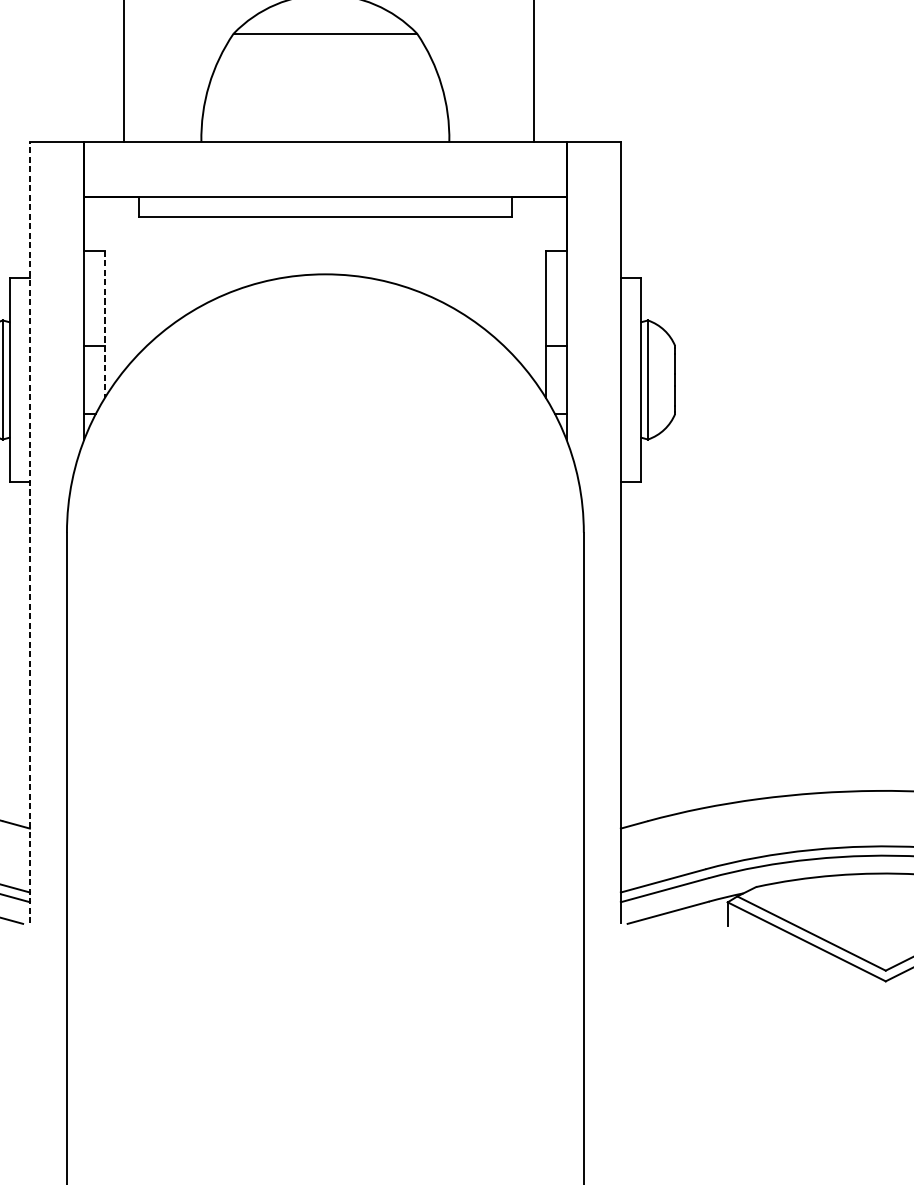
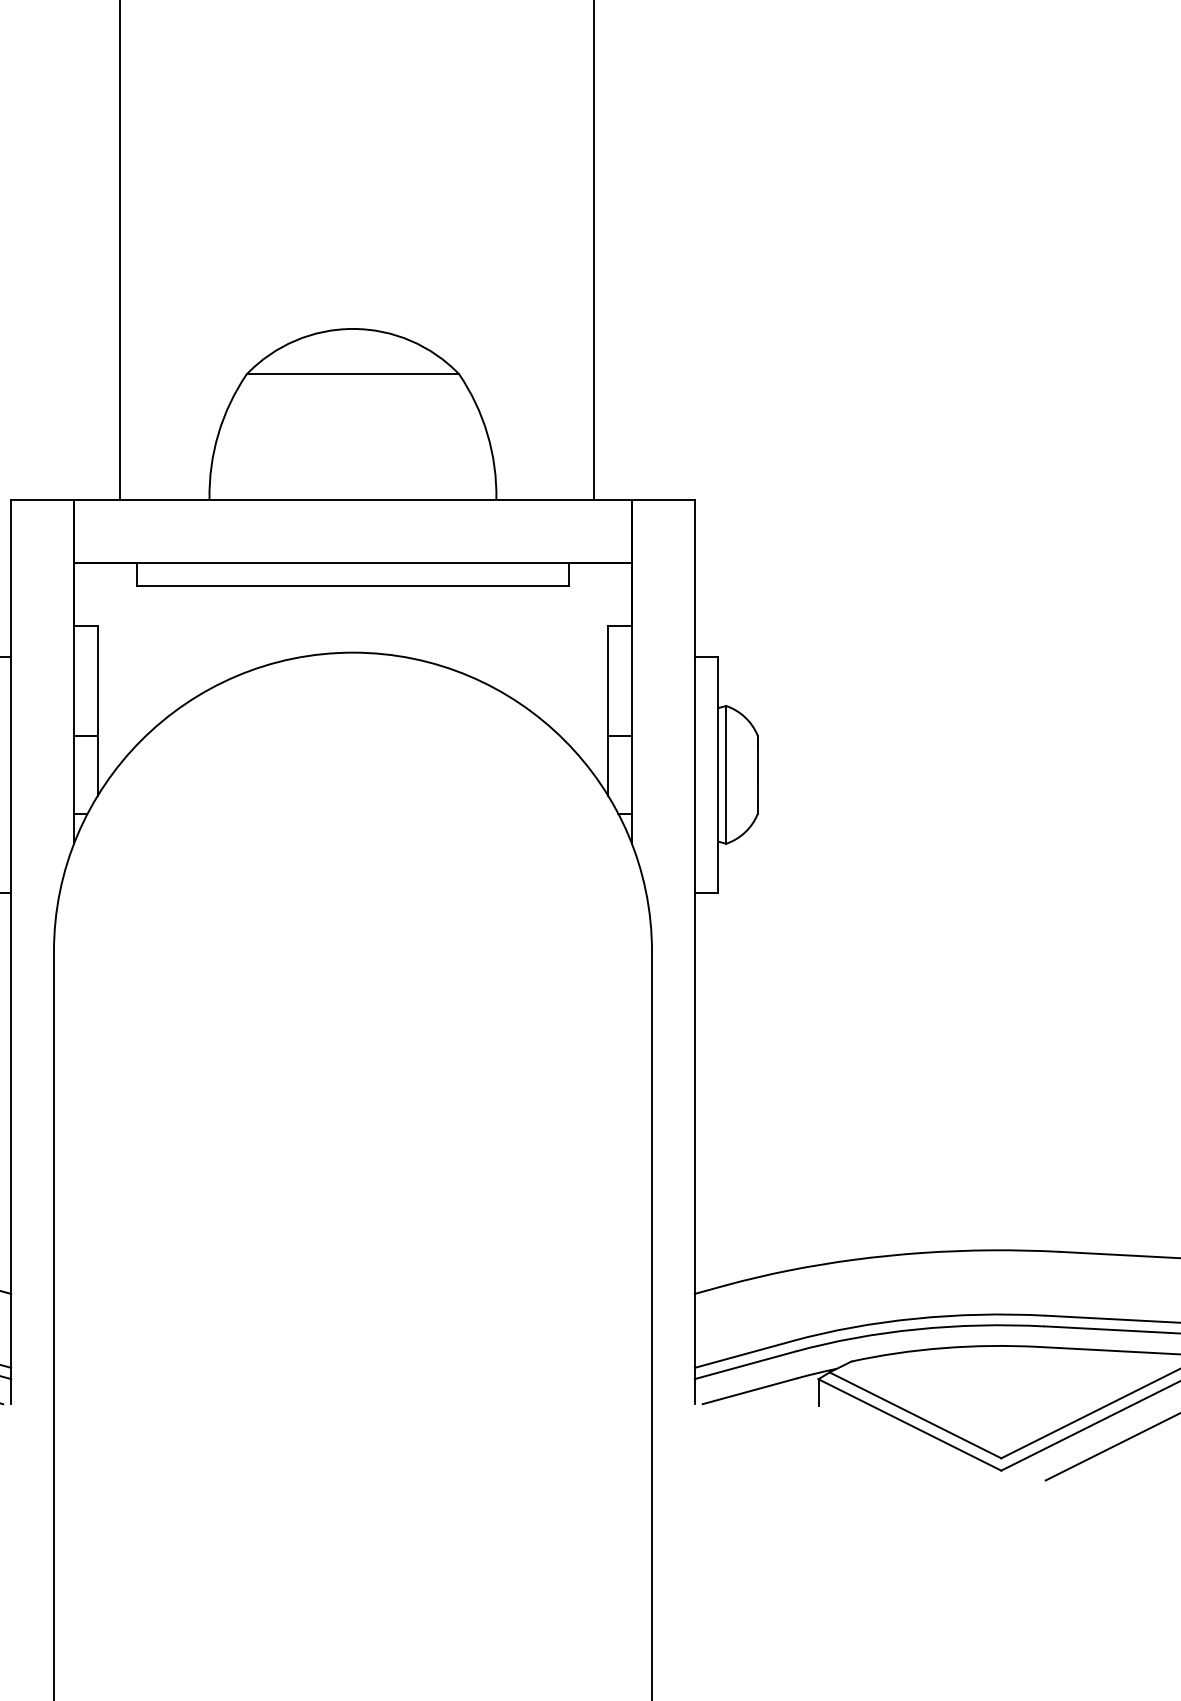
line: (104, 325) -> (97, 711), dashed -> solid
line: (30, 532) -> (11, 951), dashed -> solid

